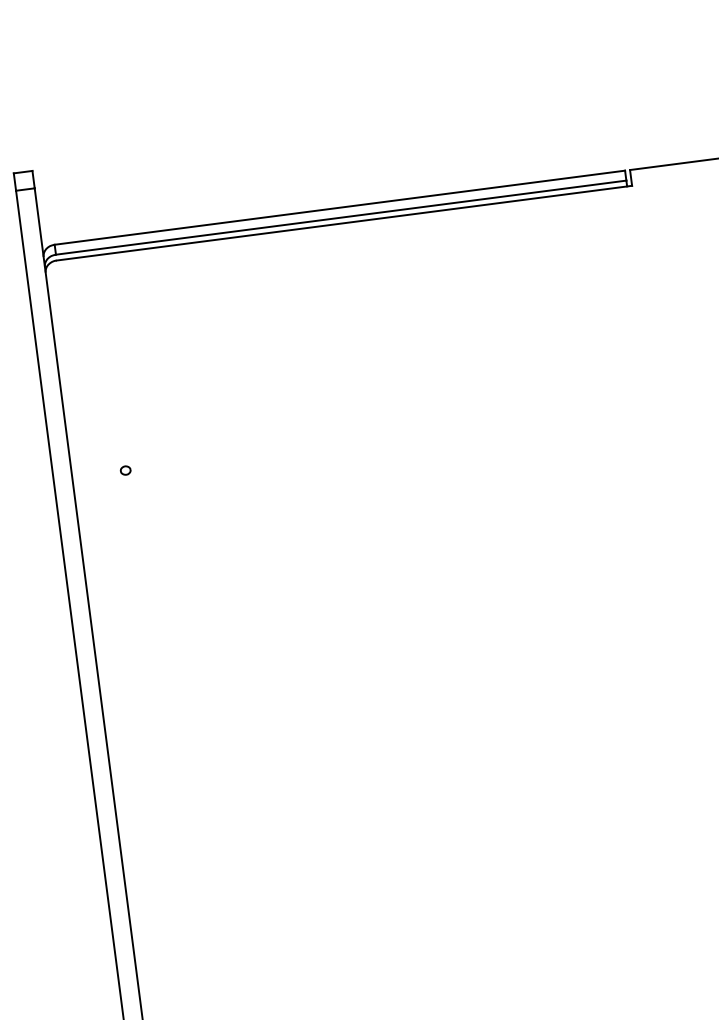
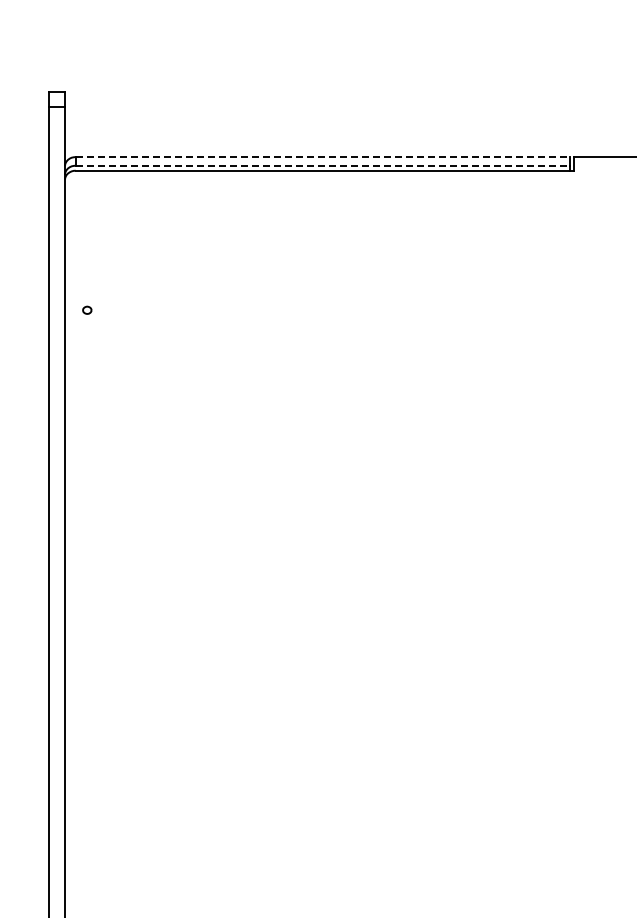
line: (340, 208) -> (323, 157), solid -> dashed
line: (341, 217) -> (323, 165), solid -> dashed
part: (125, 469) -> (87, 309), moved

